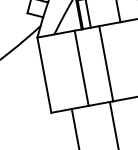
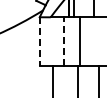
line: (80, 68) -> (63, 41), solid -> dashed
line: (44, 76) -> (39, 42), solid -> dashed

